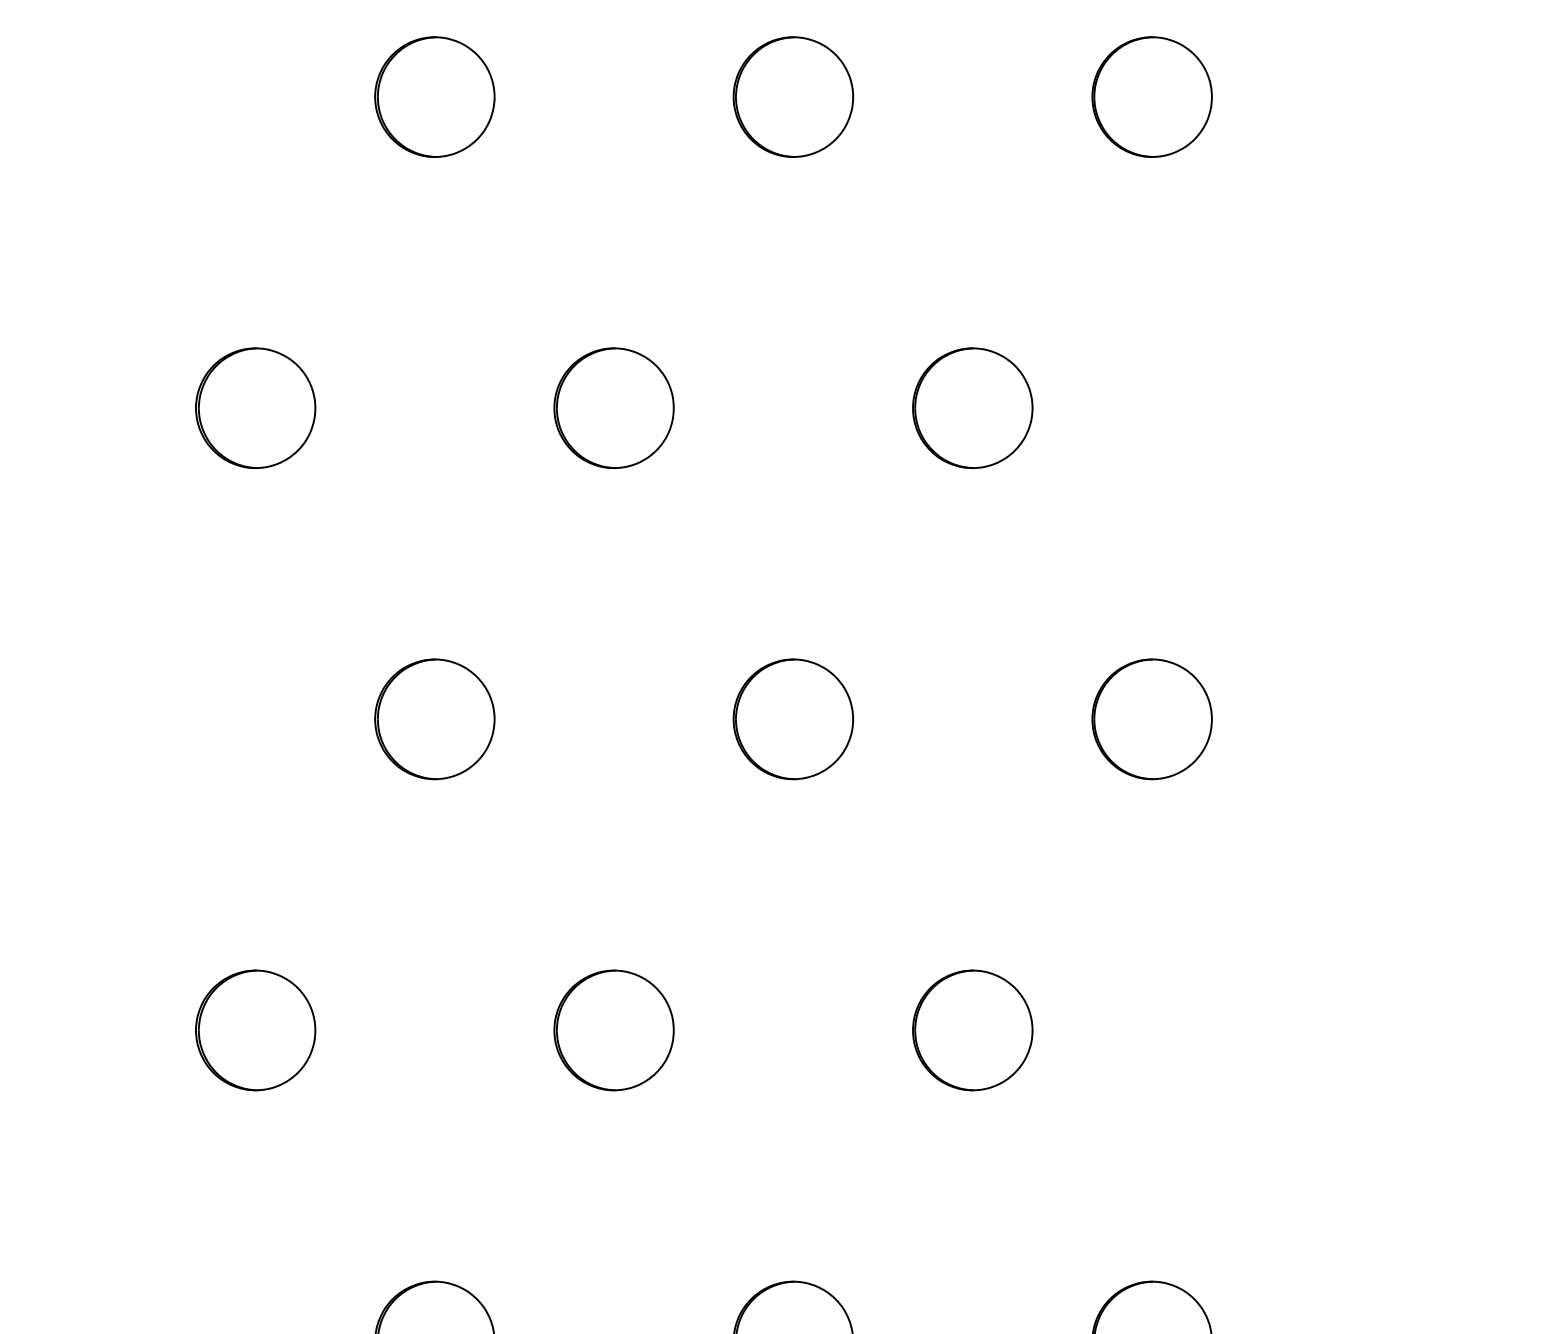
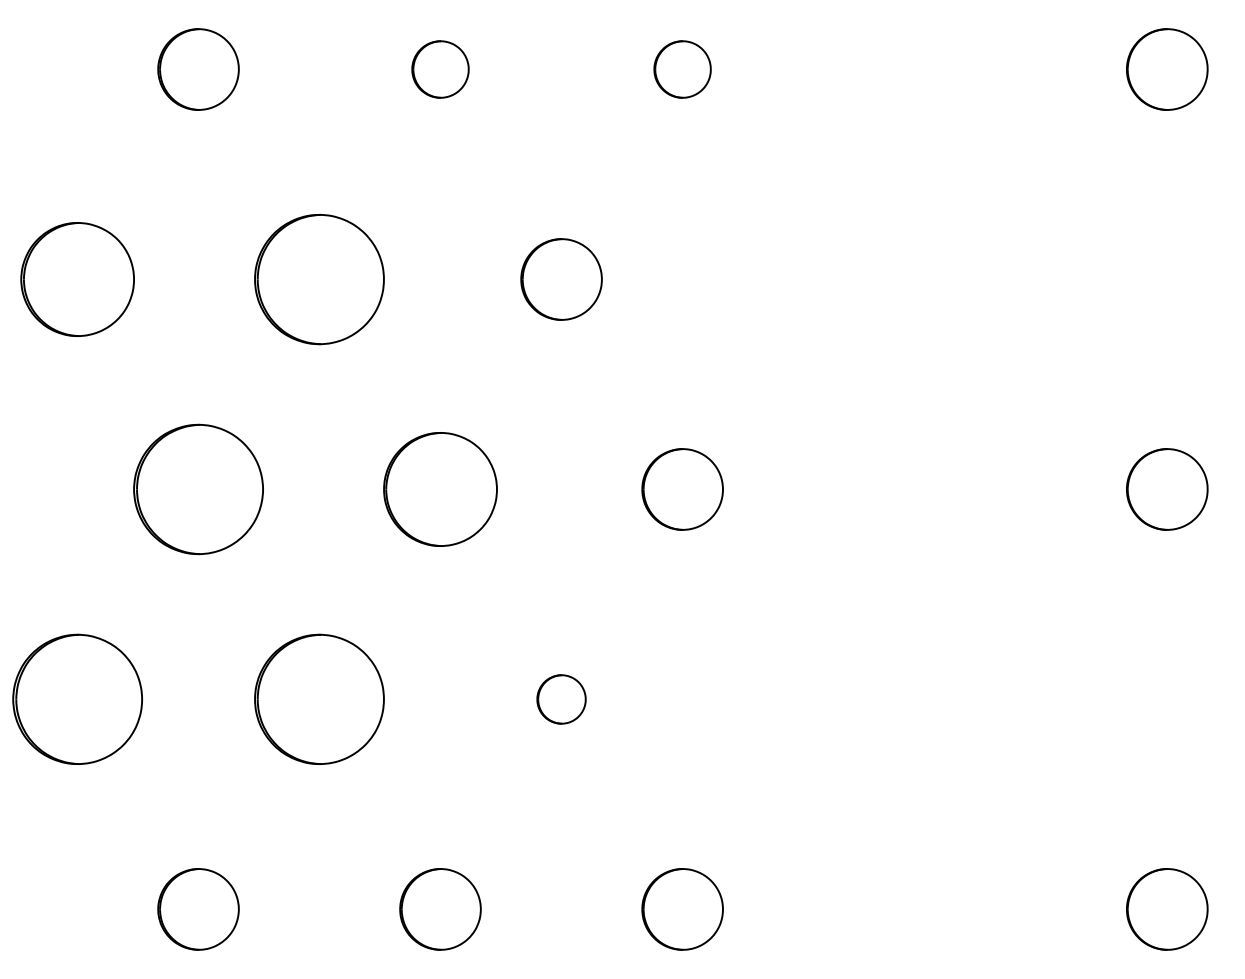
part: (793, 97) -> (440, 69), size x0.7
part: (1151, 97) -> (682, 69), size x0.7
part: (255, 408) -> (77, 279), size x1.4
part: (614, 408) -> (319, 279), size x1.6
part: (434, 719) -> (198, 489), size x1.6
part: (793, 719) -> (440, 489), size x1.4
part: (255, 1030) -> (77, 699), size x1.6
part: (614, 1030) -> (319, 699), size x1.6
part: (972, 1030) -> (561, 699), size x0.6

